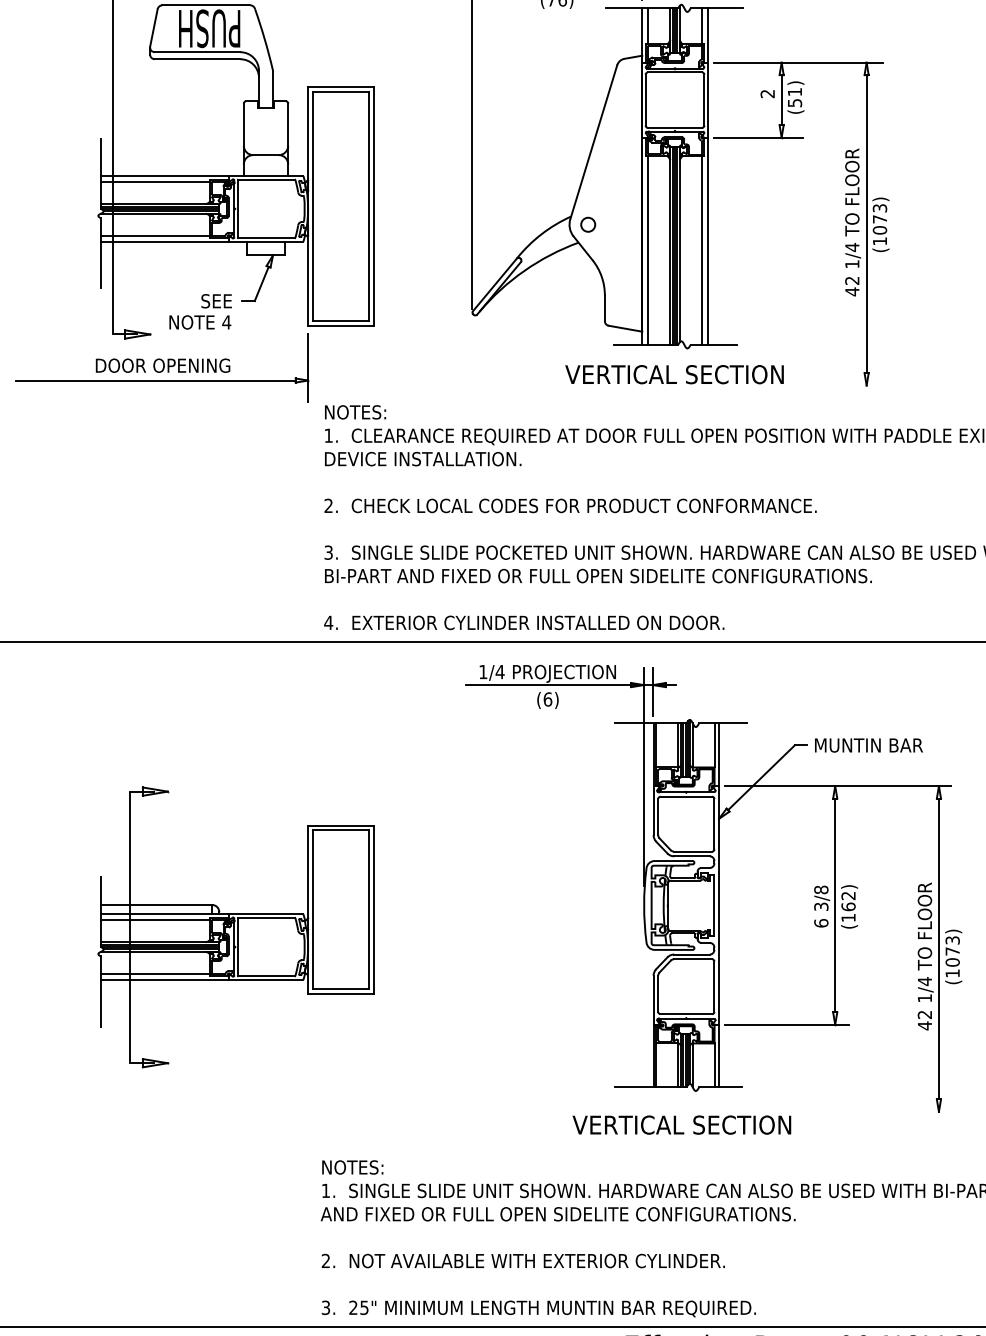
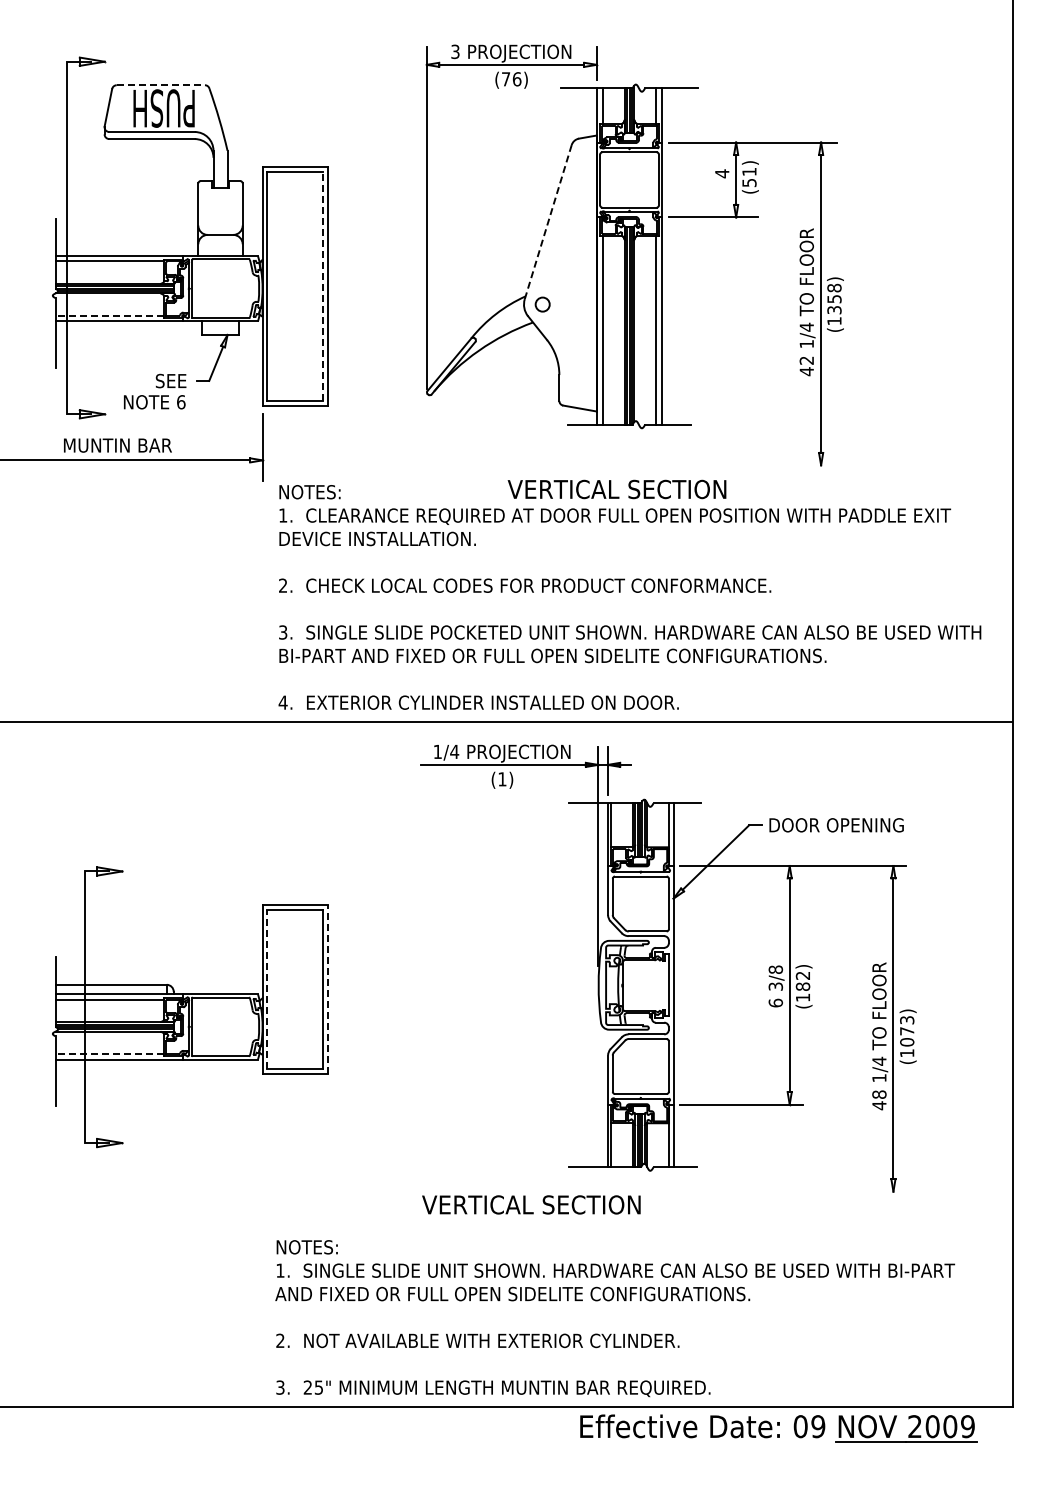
line: (207, 5) -> (161, 85), solid -> dashed
text: (768, 93) -> (722, 173), 2 -> 4
line: (594, 142) -> (548, 222), solid -> dashed
line: (369, 206) -> (323, 286), solid -> dashed
text: (880, 218) -> (834, 298), (1073) -> (1358)
line: (155, 236) -> (109, 316), solid -> dashed
text: (226, 322) -> (180, 402), 4 -> 6
text: (163, 365) -> (117, 445), DOOR OPENING -> MUNTIN BAR
text: (674, 374) -> (616, 489), moved
text: (548, 699) -> (502, 779), (6) -> (1)
text: (883, 745) -> (837, 825), MUNTIN BAR -> DOOR OPENING
text: (848, 906) -> (802, 986), (162) -> (182)
line: (313, 909) -> (267, 989), solid -> dashed
line: (374, 909) -> (328, 989), solid -> dashed
line: (155, 974) -> (109, 1054), solid -> dashed
text: (925, 1014) -> (879, 1094), 42 -> 48
text: (682, 1124) -> (531, 1204), moved

